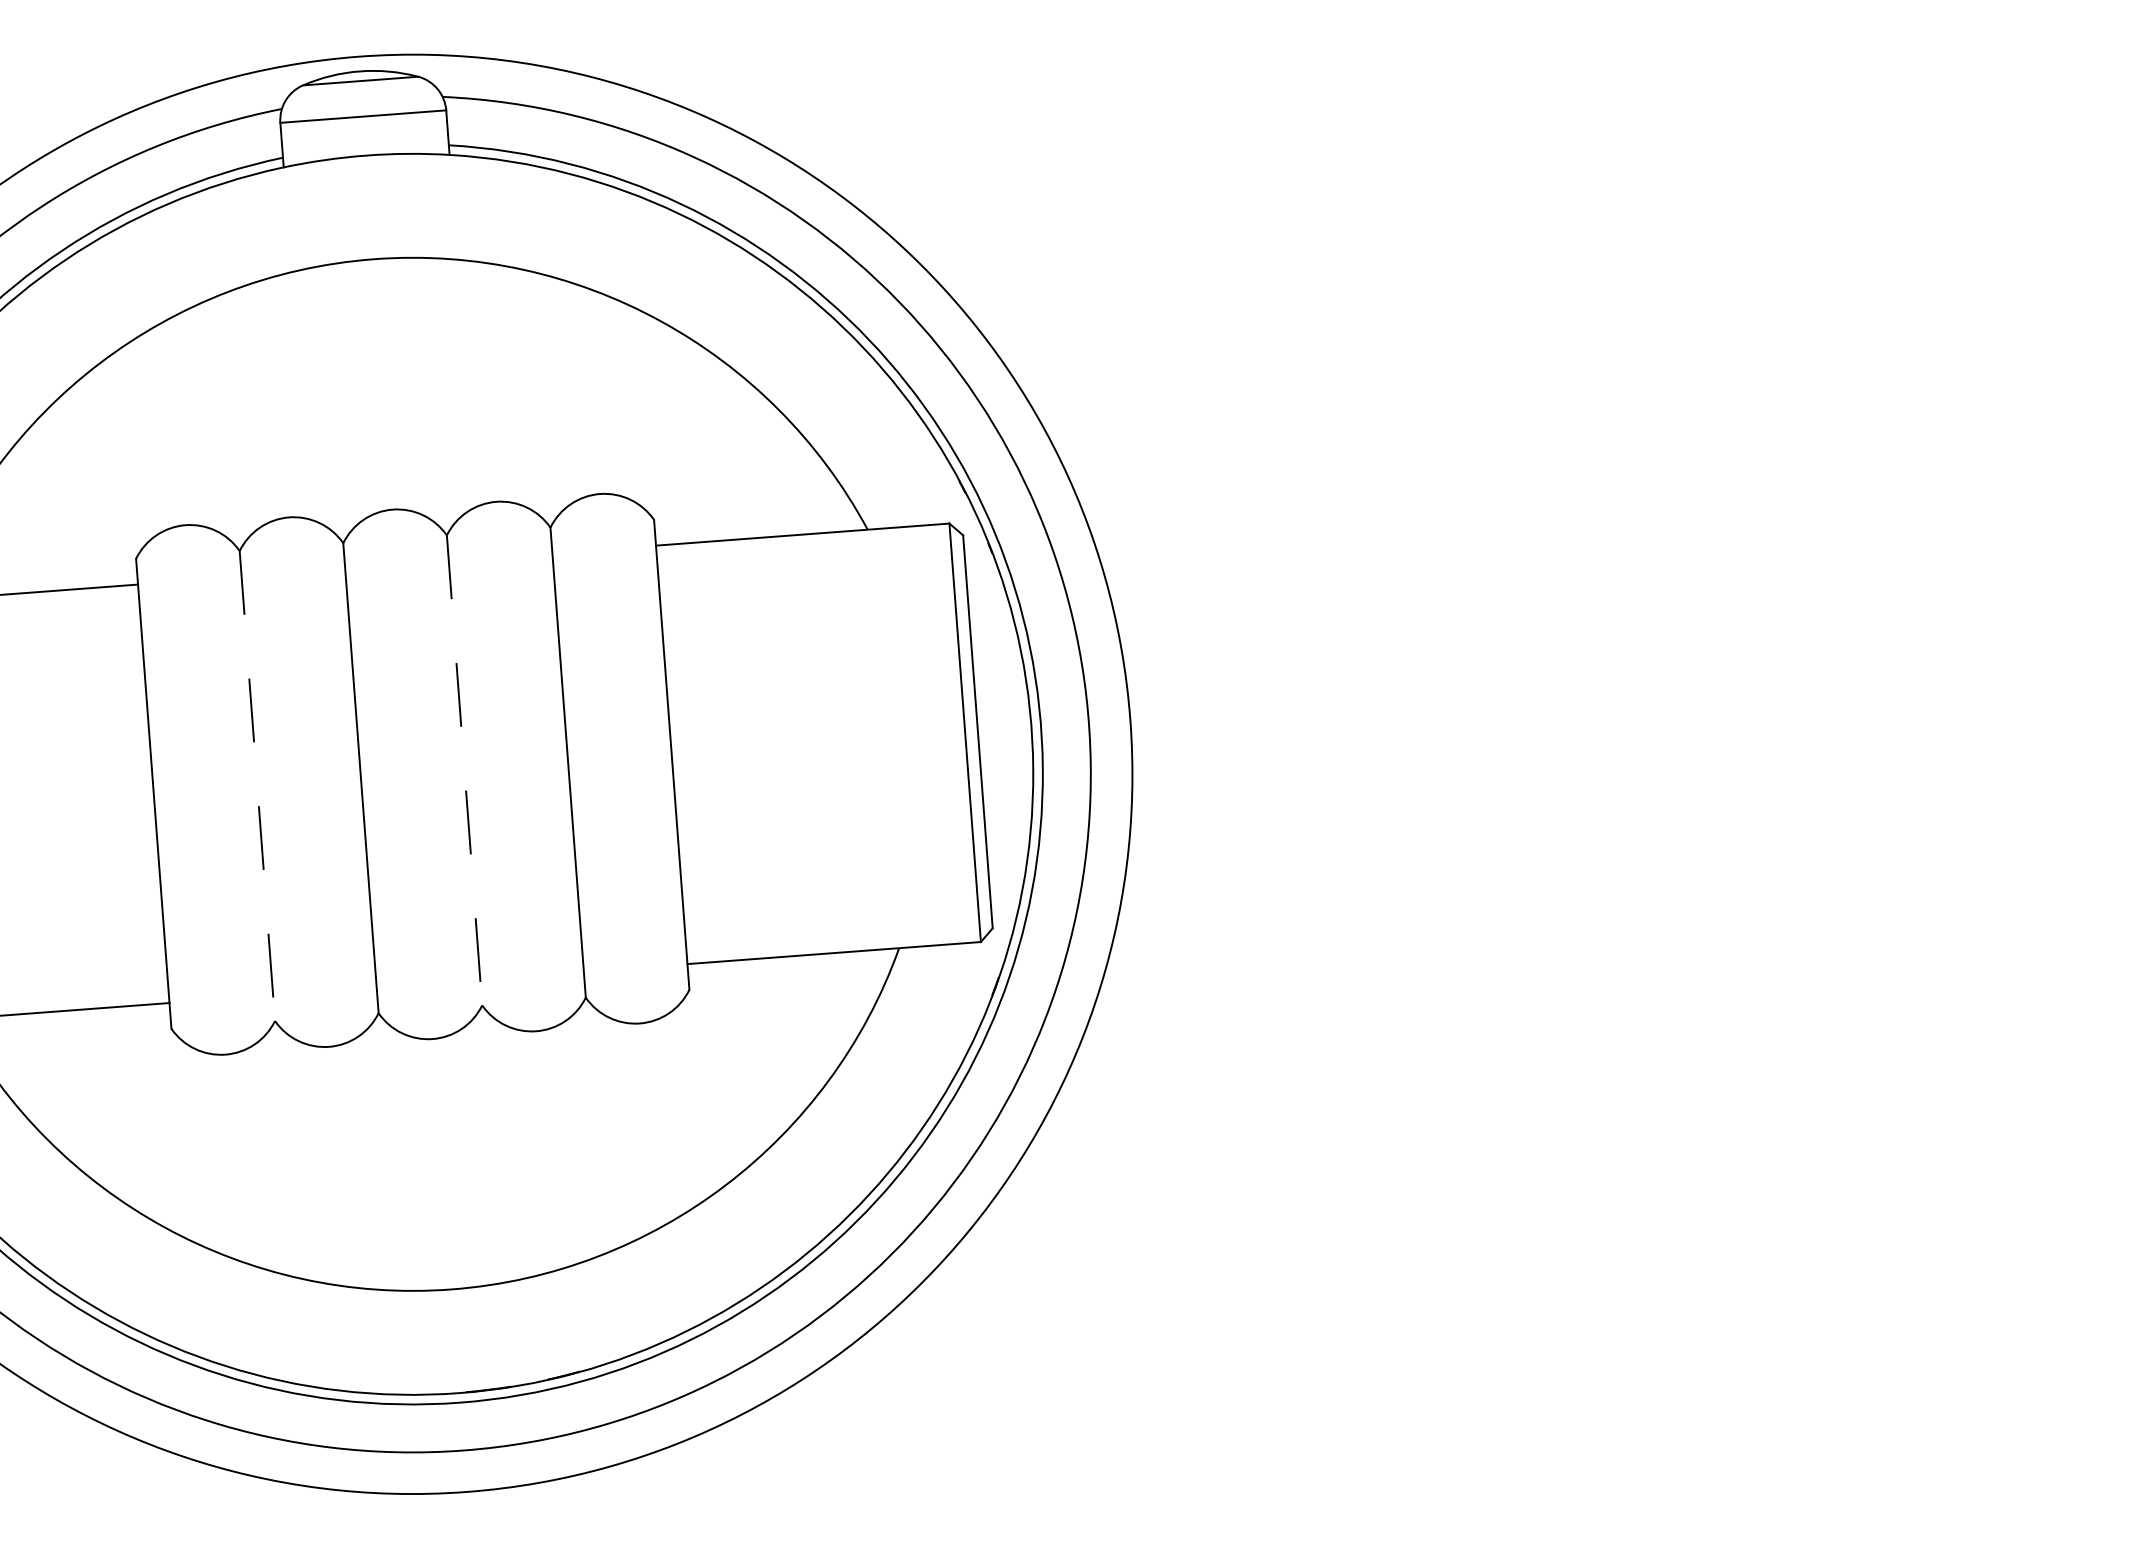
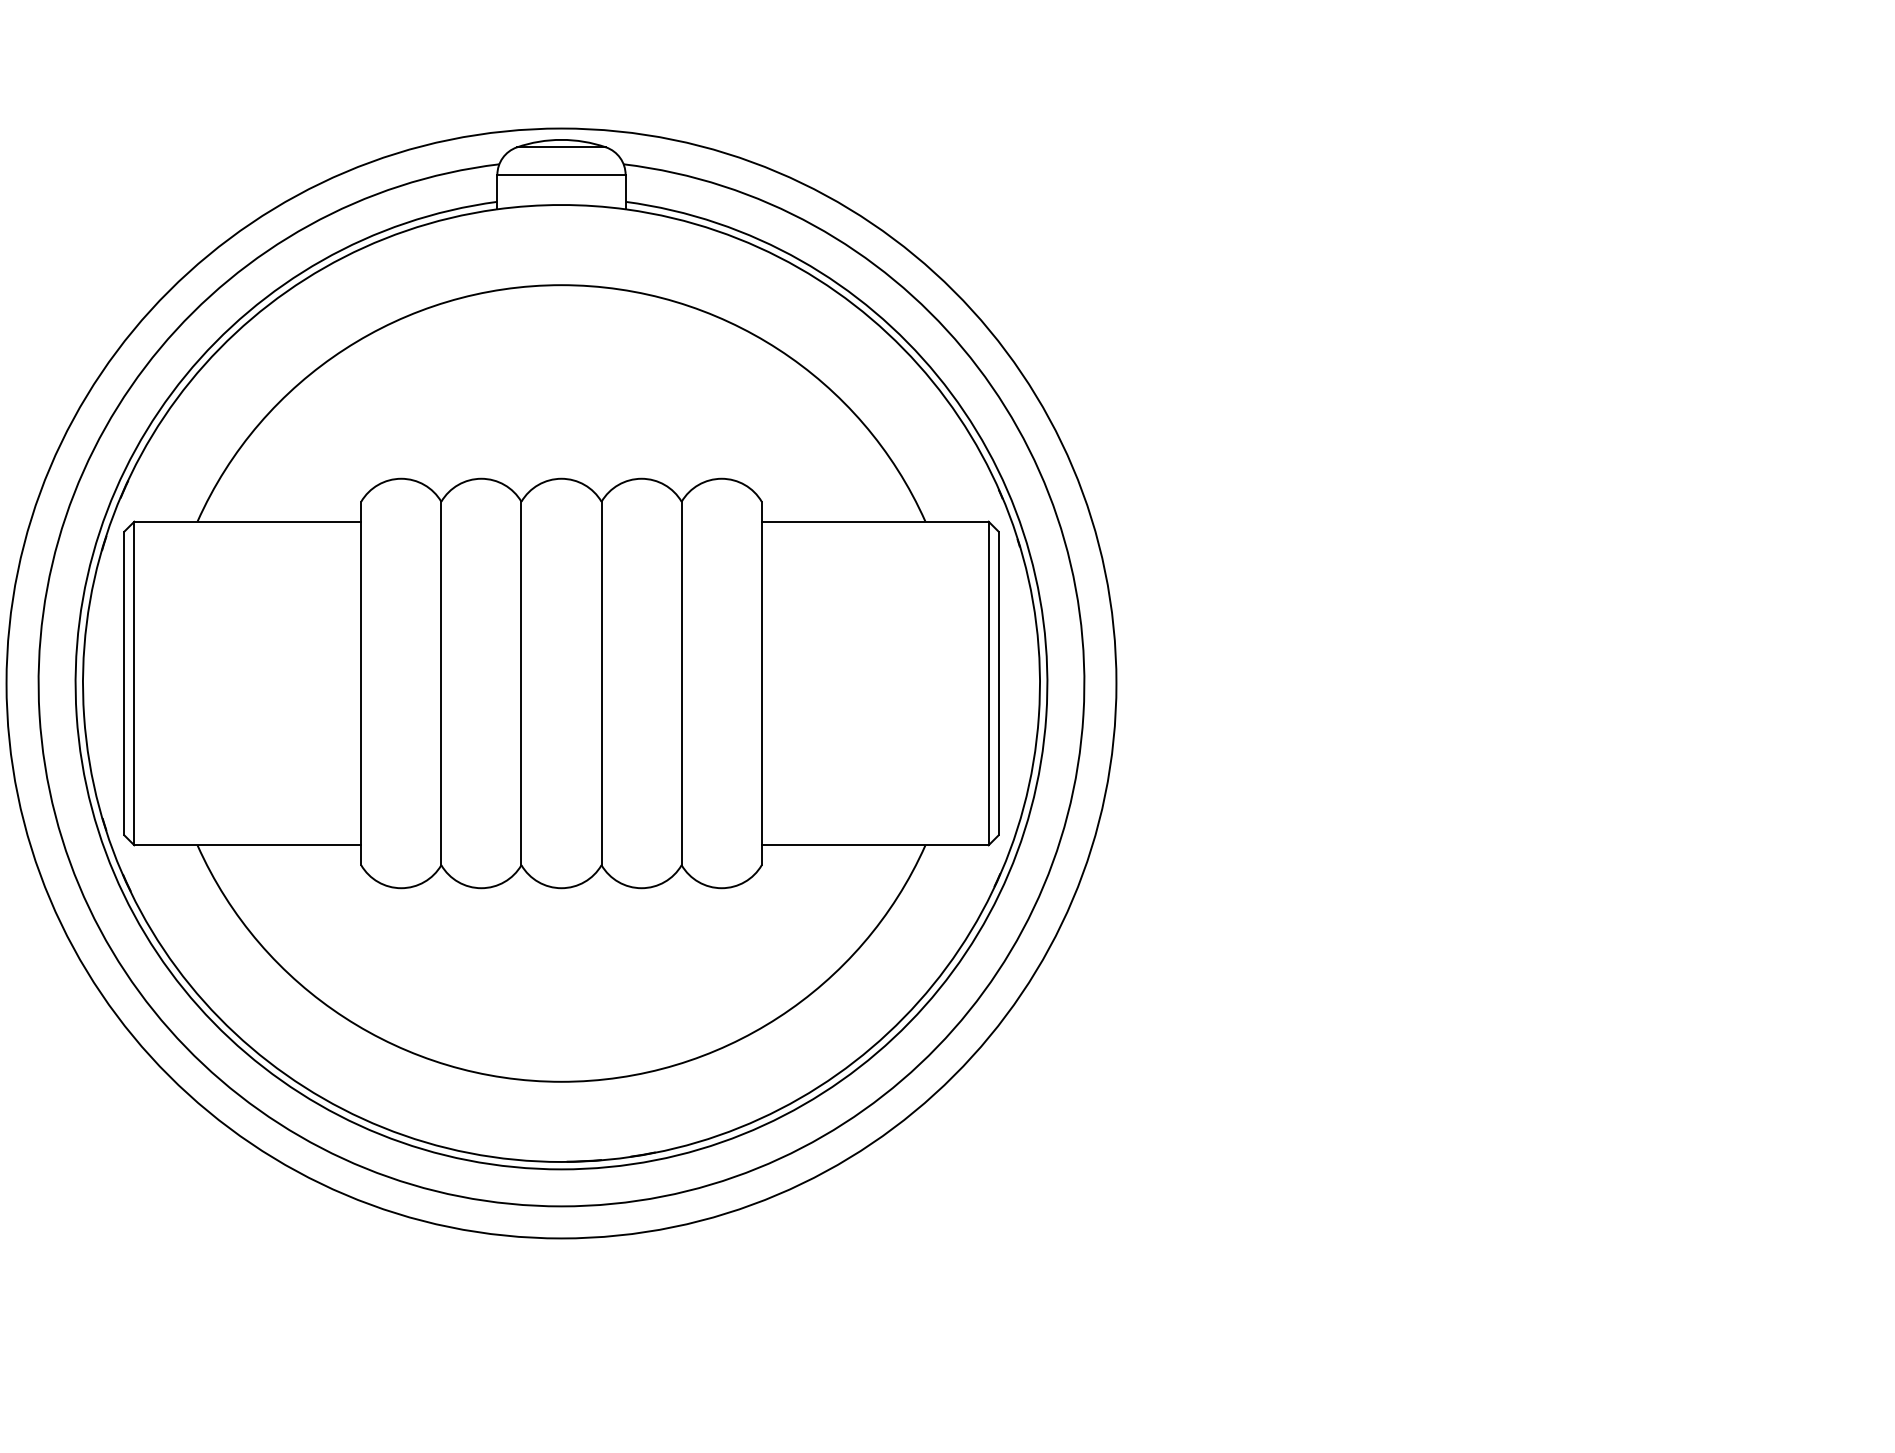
line: (464, 770) -> (601, 683), dashed -> solid
line: (257, 786) -> (441, 683), dashed -> solid

